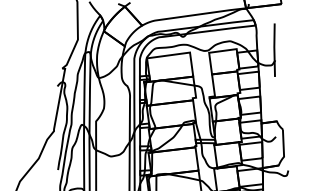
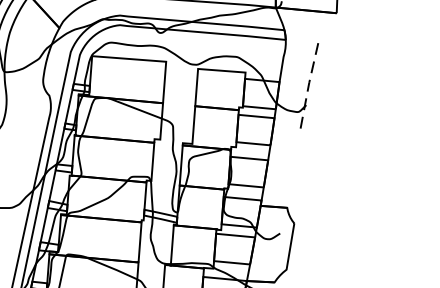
line: (274, 50) -> (308, 88), solid -> dashed

